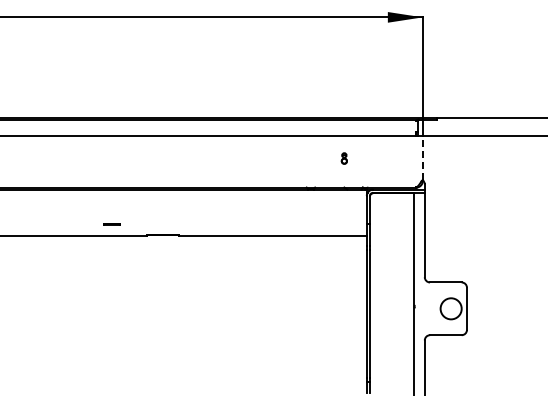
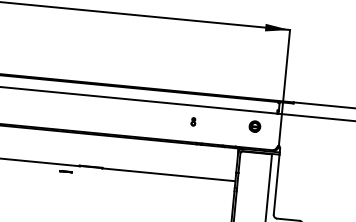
part: (386, 156) -> (254, 126), added
line: (422, 157) -> (280, 129), dashed -> solid
part: (343, 158) -> (192, 121), moved
line: (111, 224) -> (65, 171), moved

